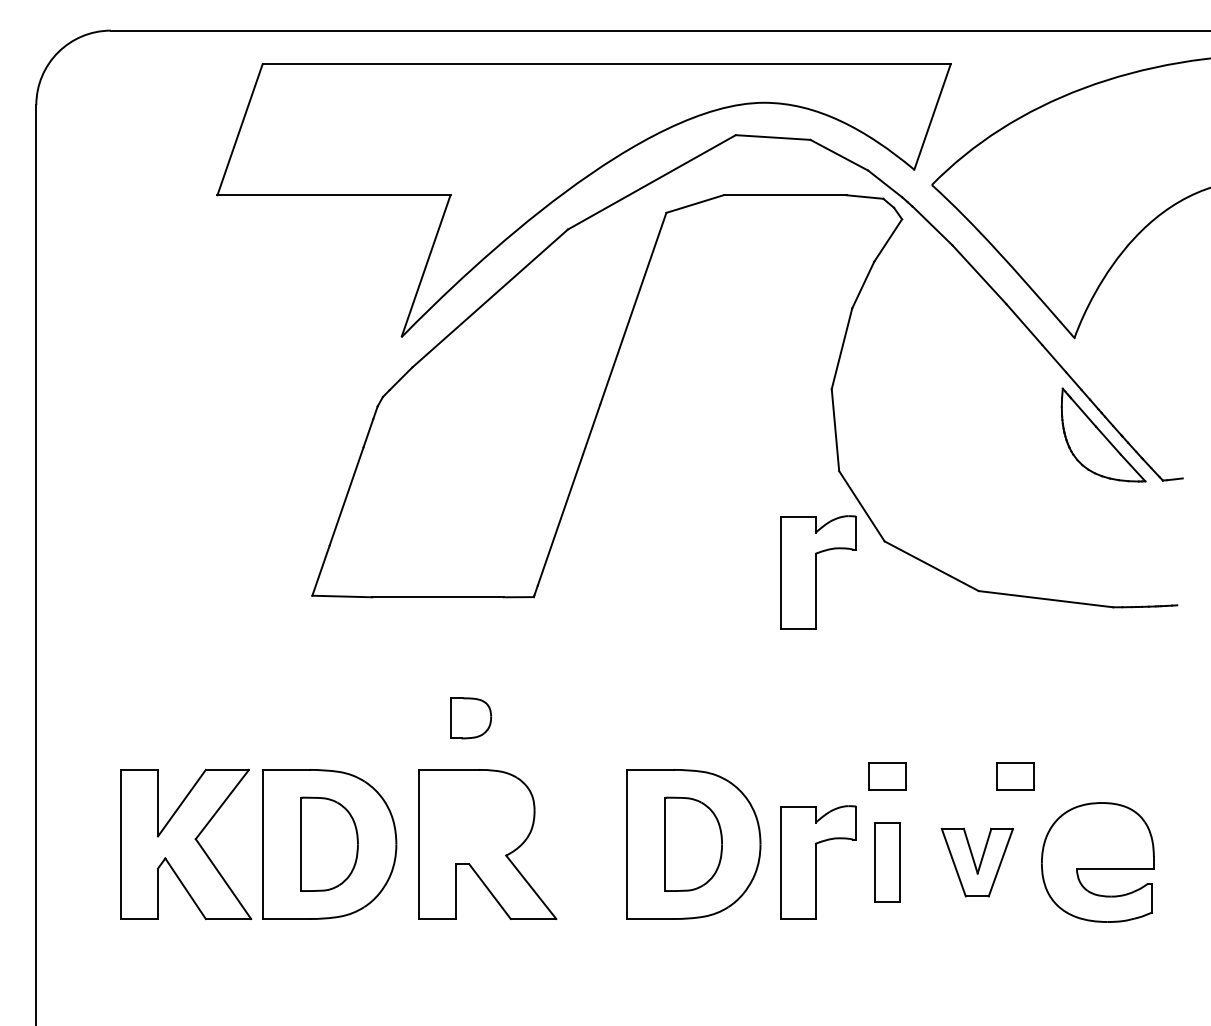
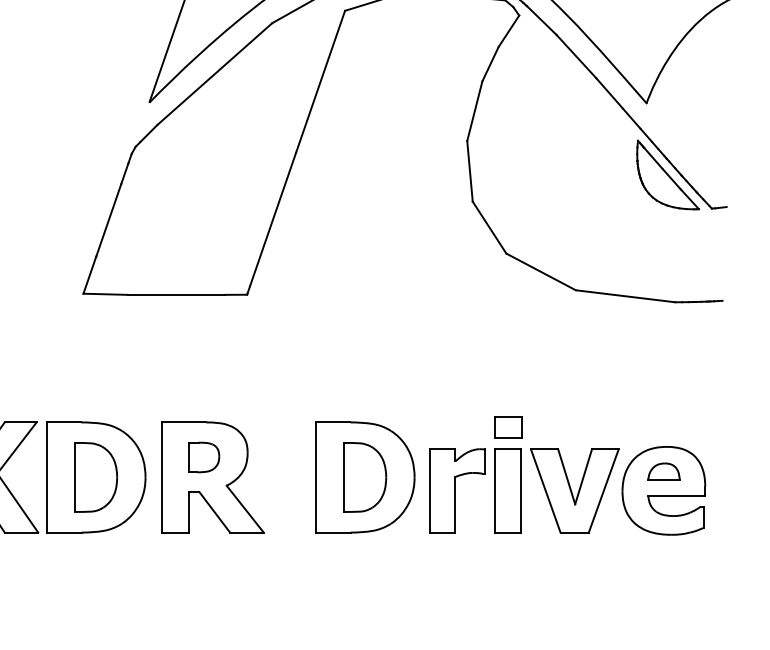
part: (818, 572) -> (457, 276), removed
part: (470, 718) -> (204, 457), moved
part: (1015, 776) -> (603, 427), removed
part: (1098, 836) -> (664, 471), added
part: (887, 862) -> (508, 490), size x1.43
part: (977, 862) -> (574, 490), size x1.67

